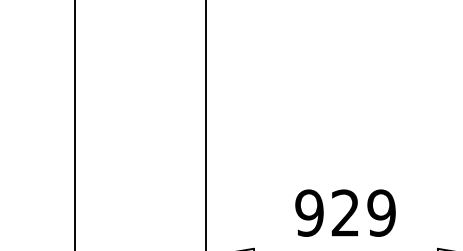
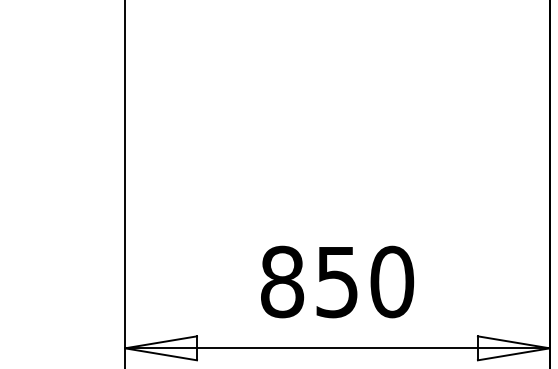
text: (345, 212) -> (337, 280), 929 -> 850

